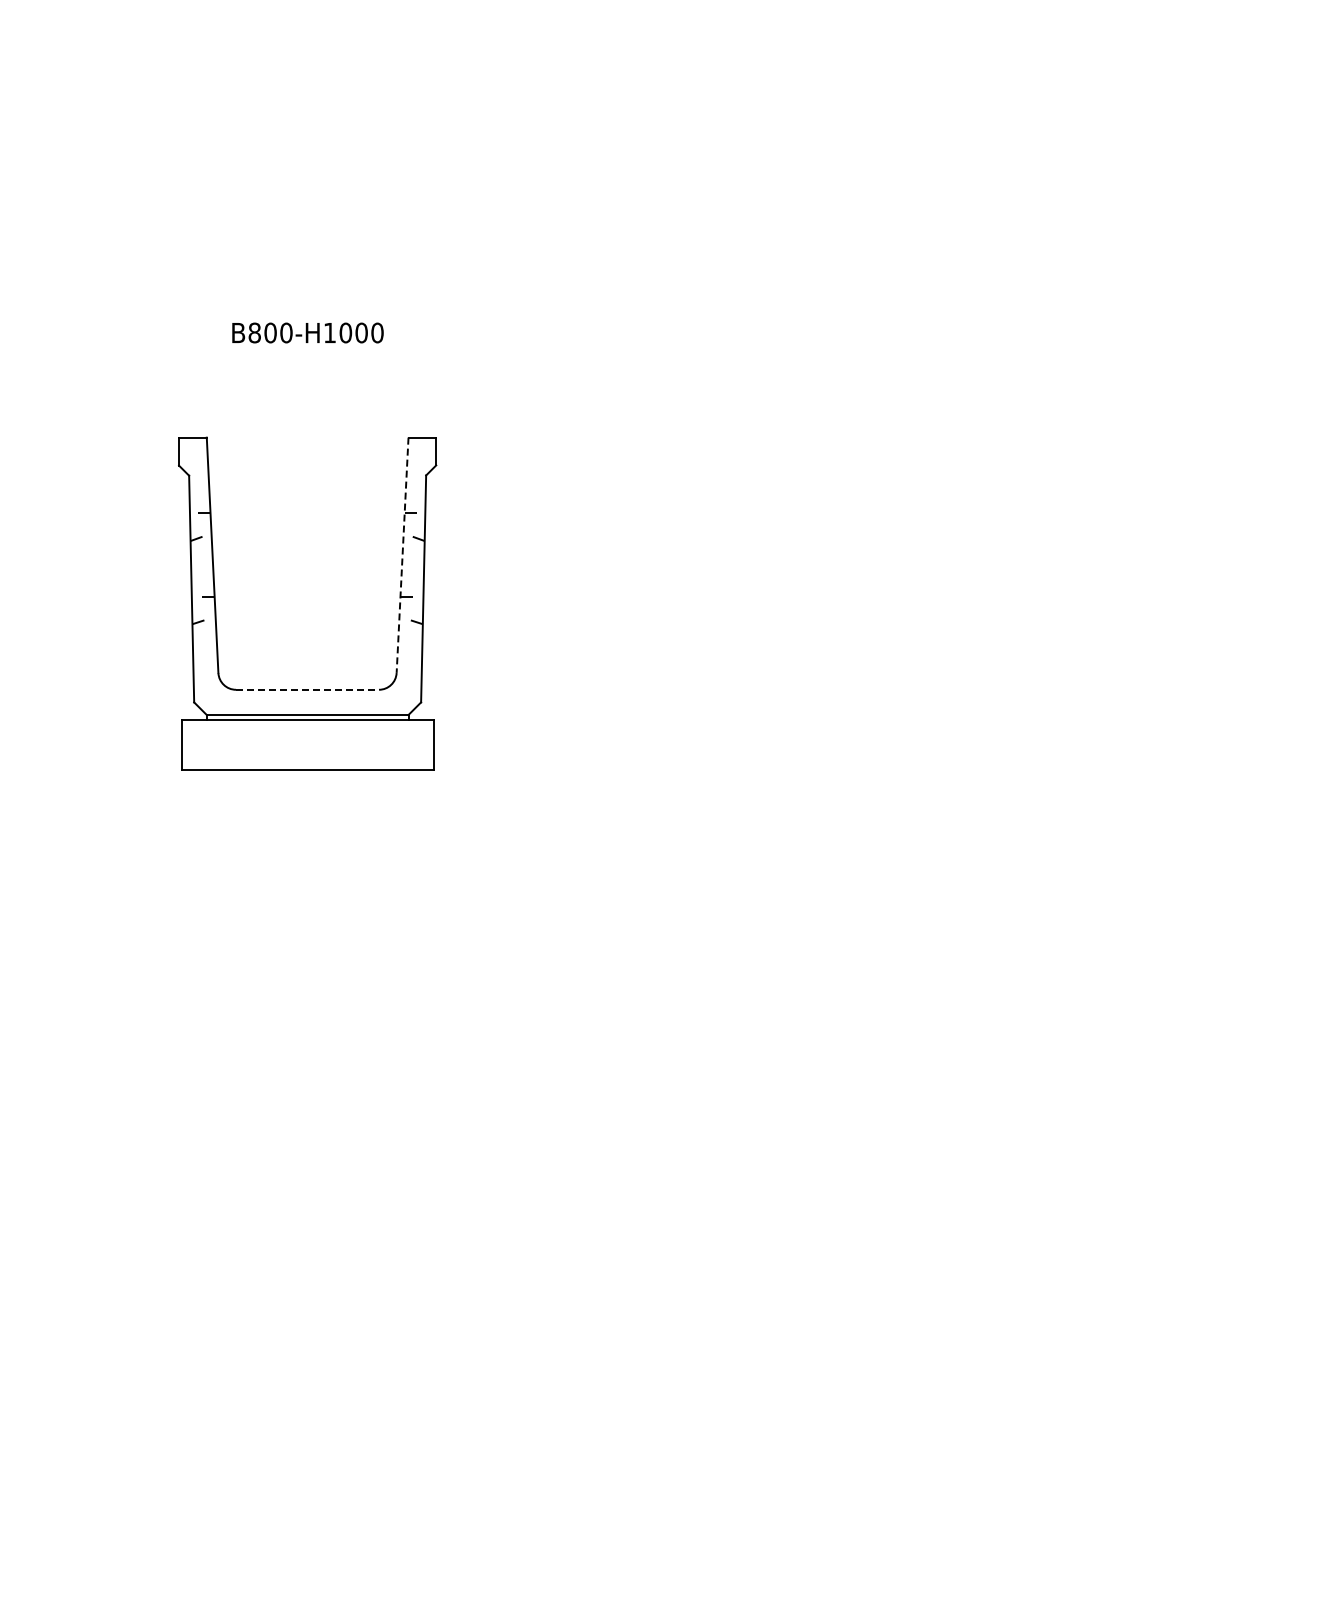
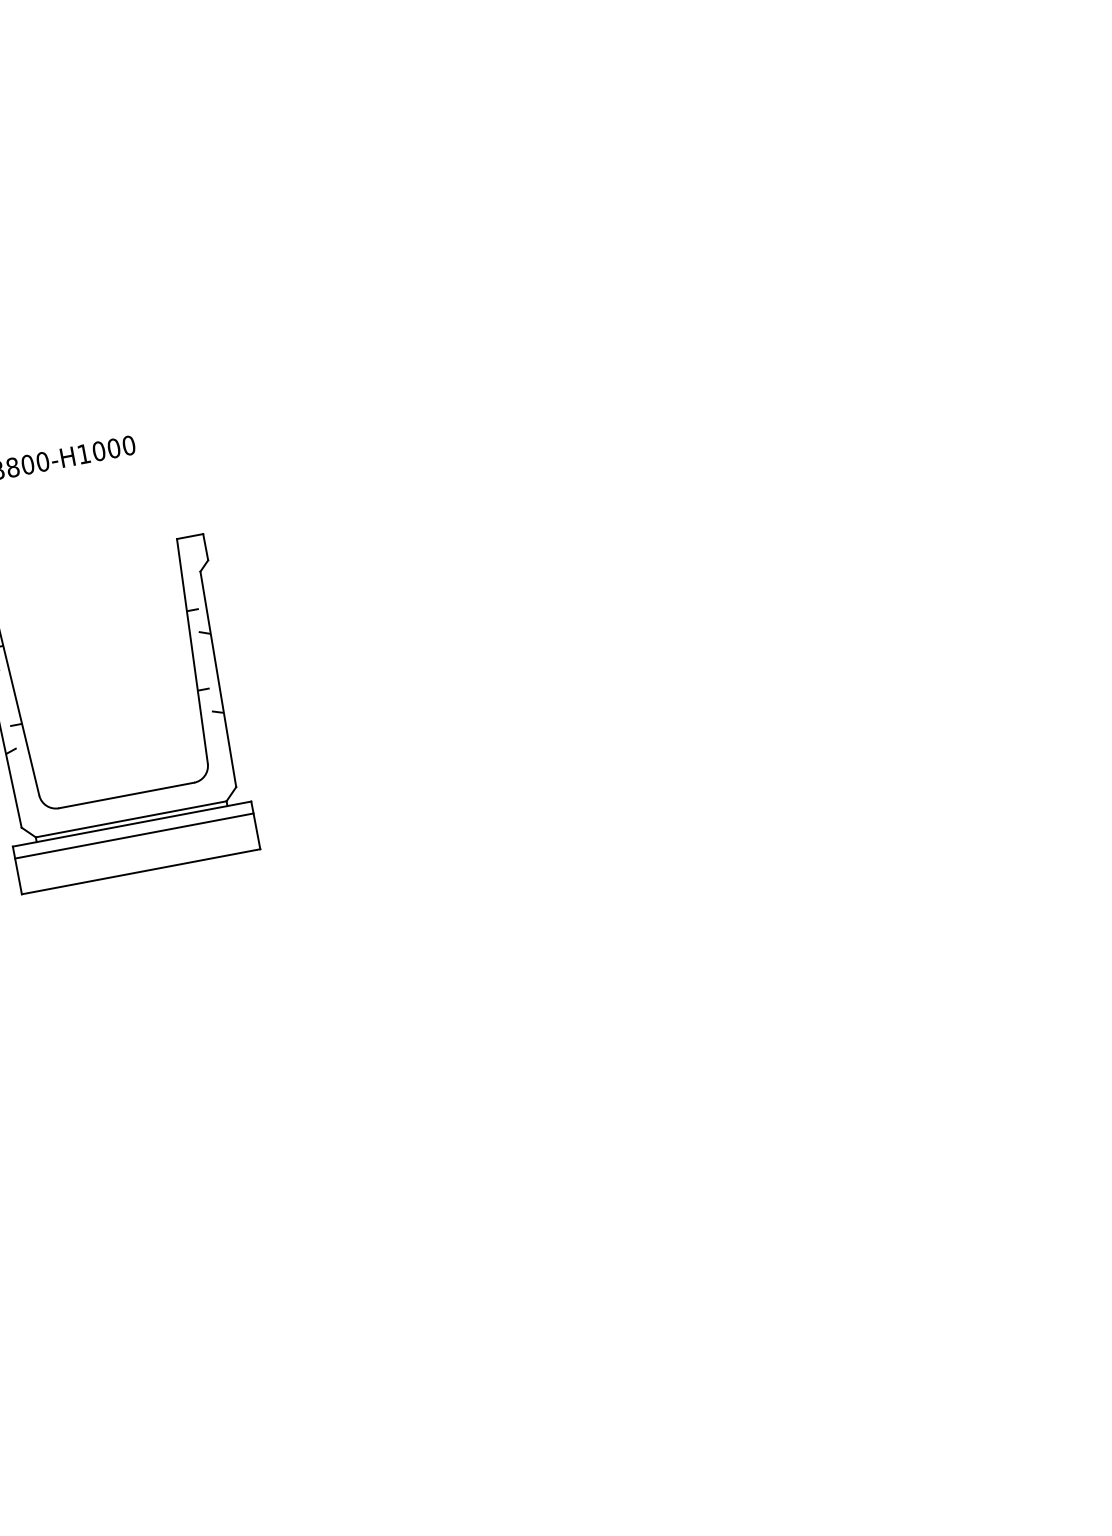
line: (402, 555) -> (192, 651), dashed -> solid
line: (308, 689) -> (127, 795), dashed -> solid
line: (307, 732) -> (134, 835), added

